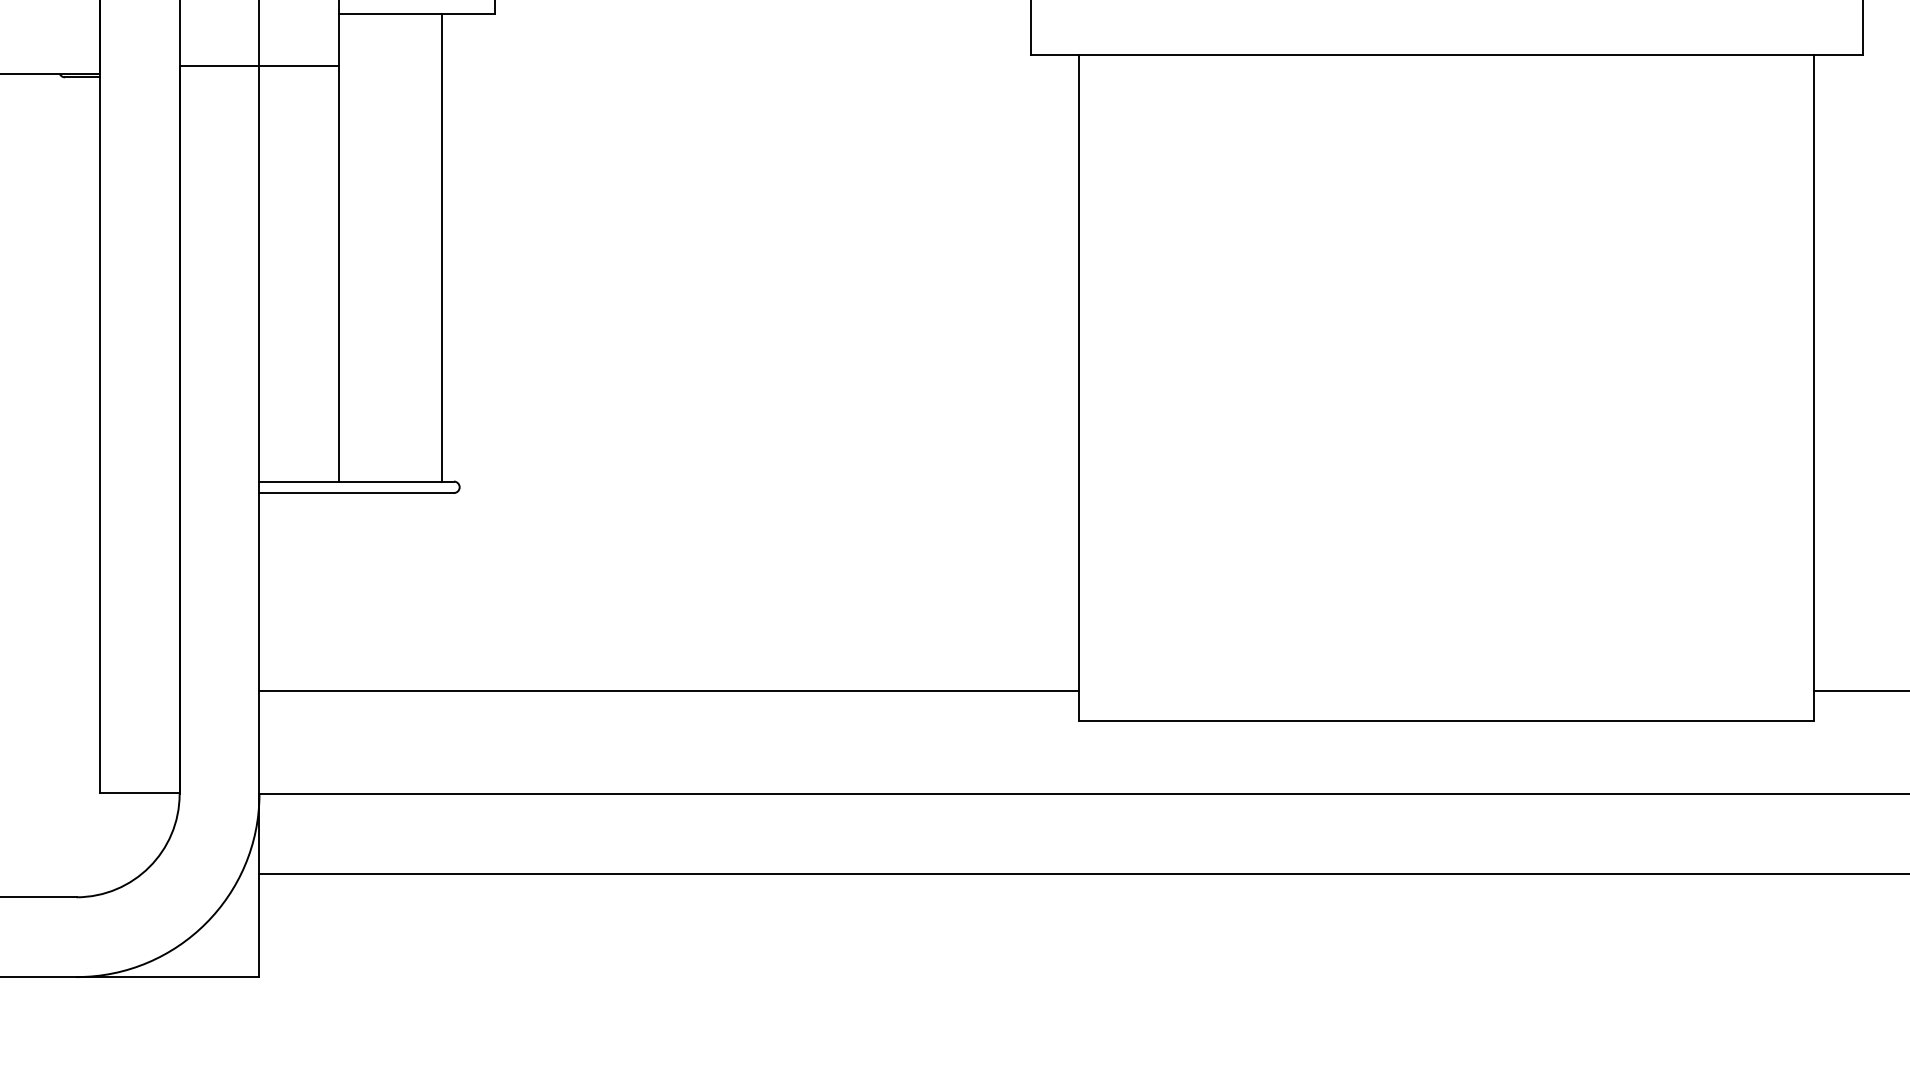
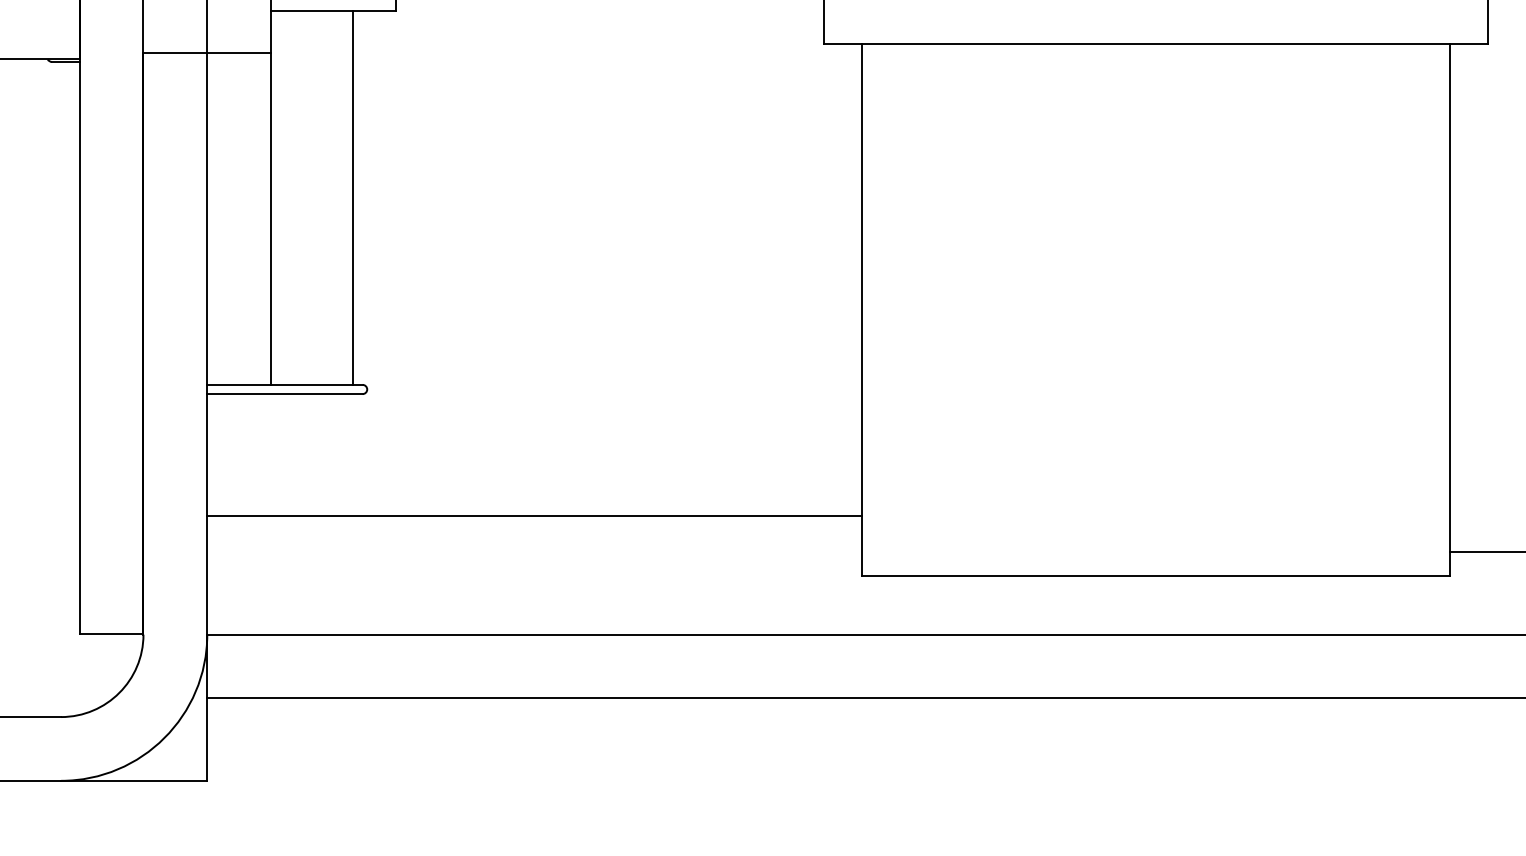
line: (669, 691) -> (534, 516), moved

